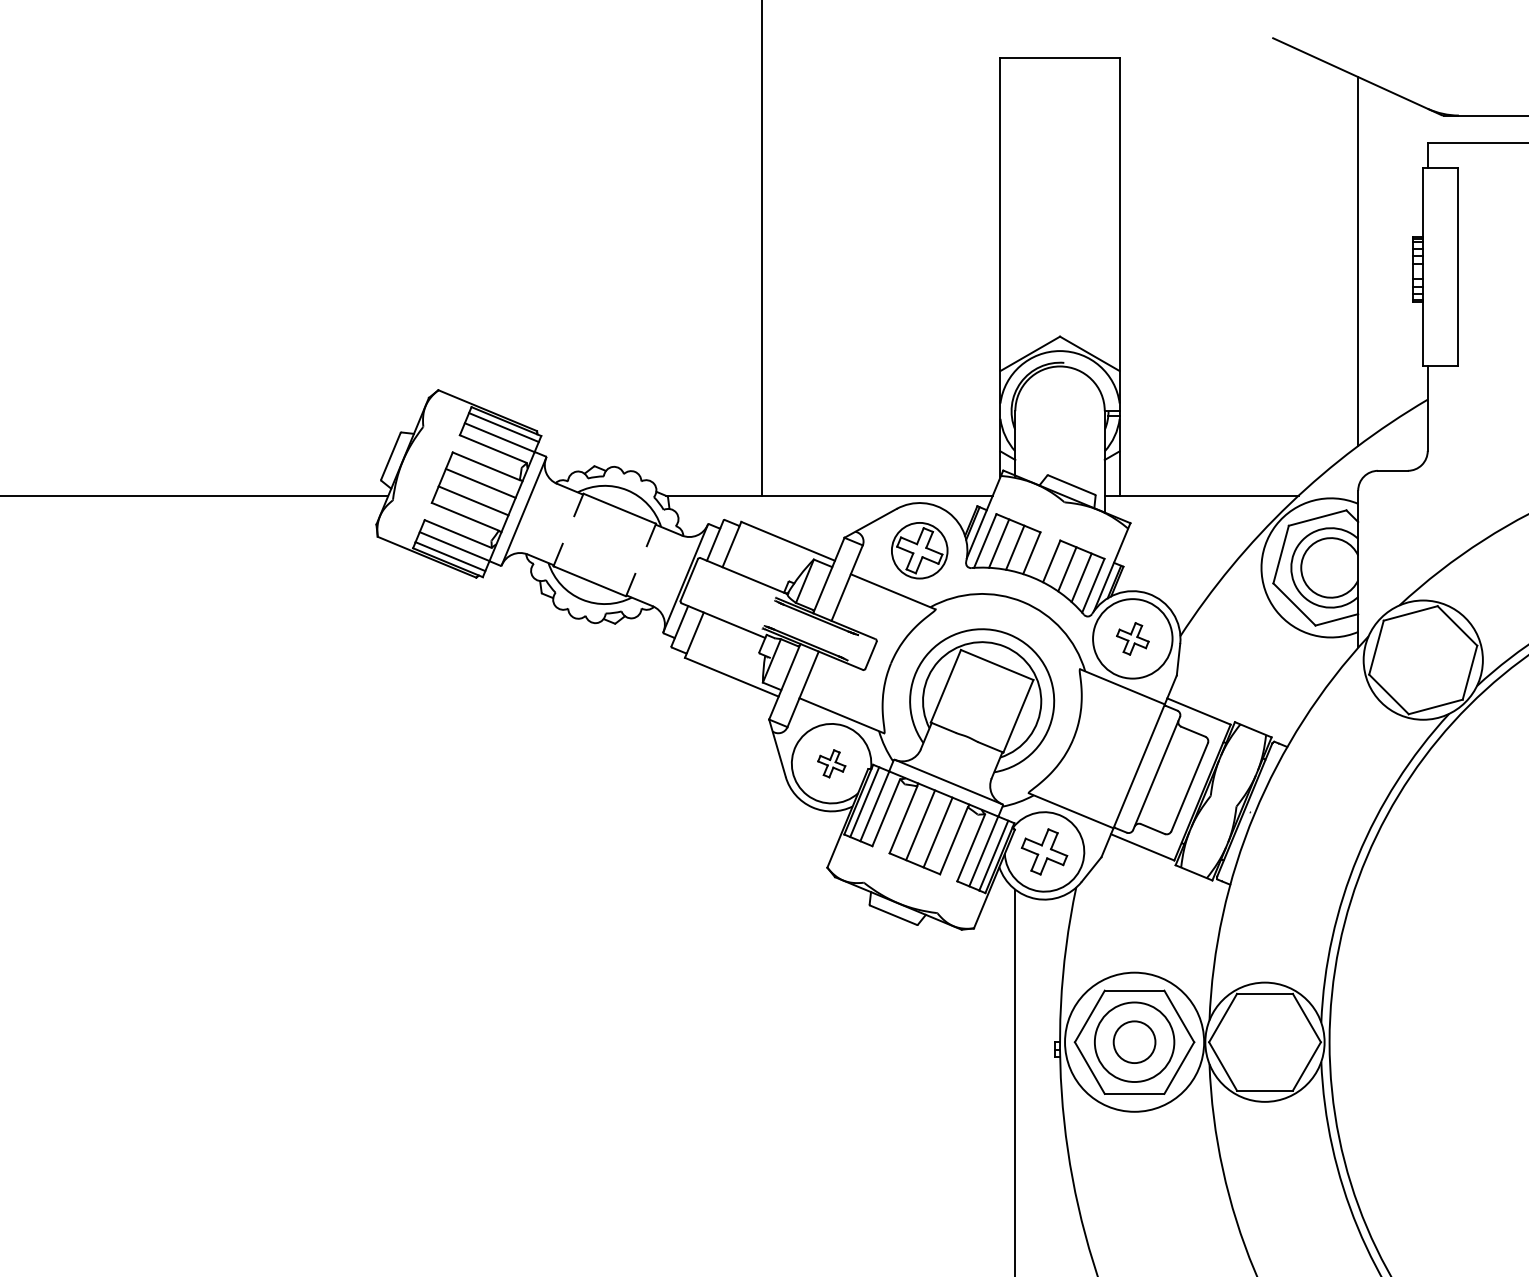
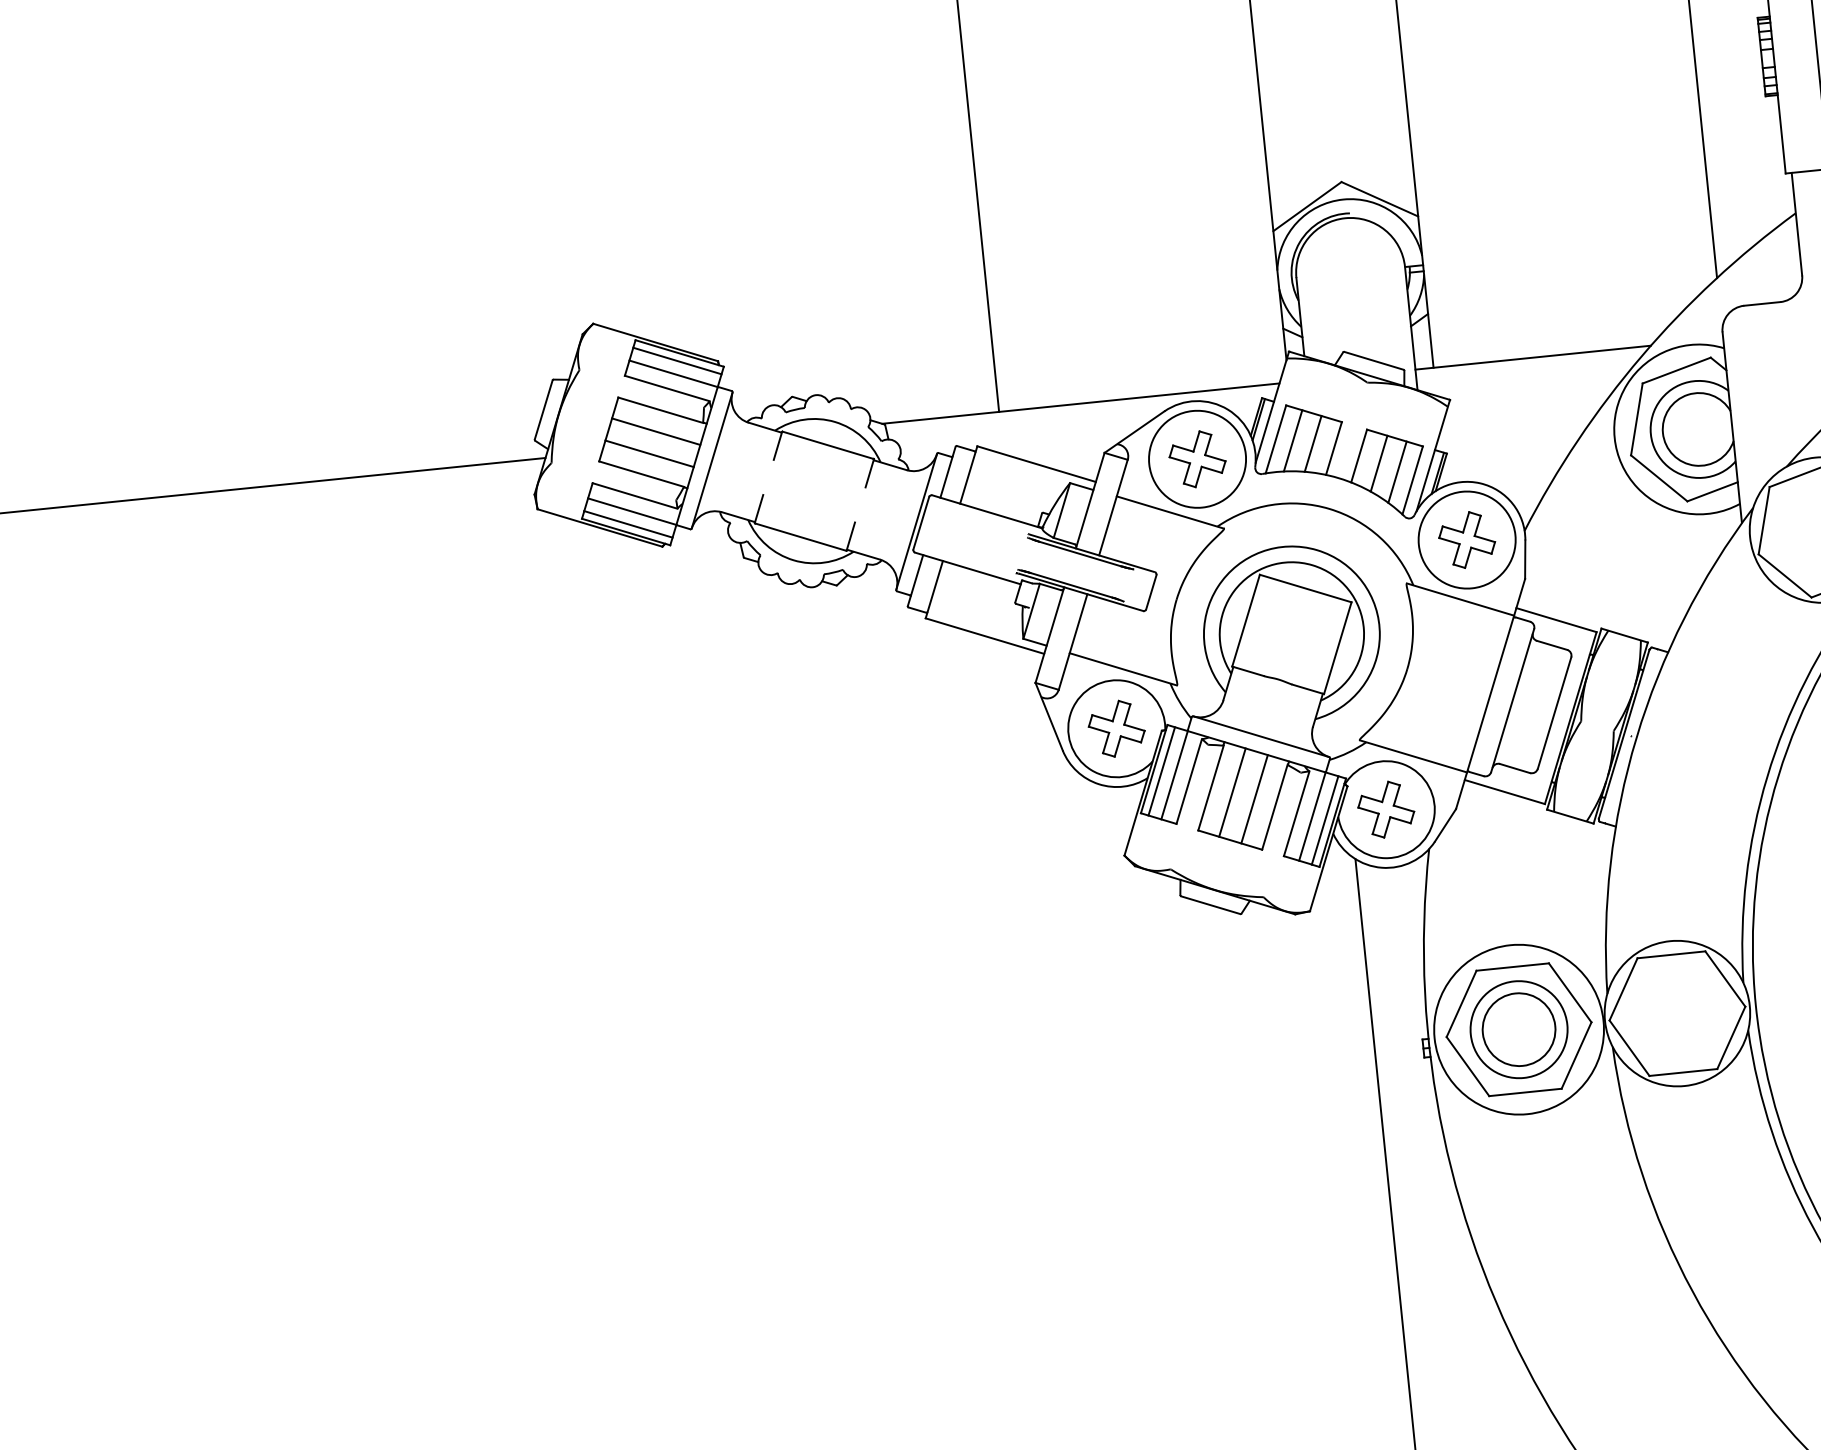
circle: (919, 550) -> (1197, 459), size x1.43
part: (1132, 638) -> (1466, 539), size x1.43
part: (831, 763) -> (1116, 728), size x1.67
circle: (1134, 1042) -> (1518, 1030), size x1.43

